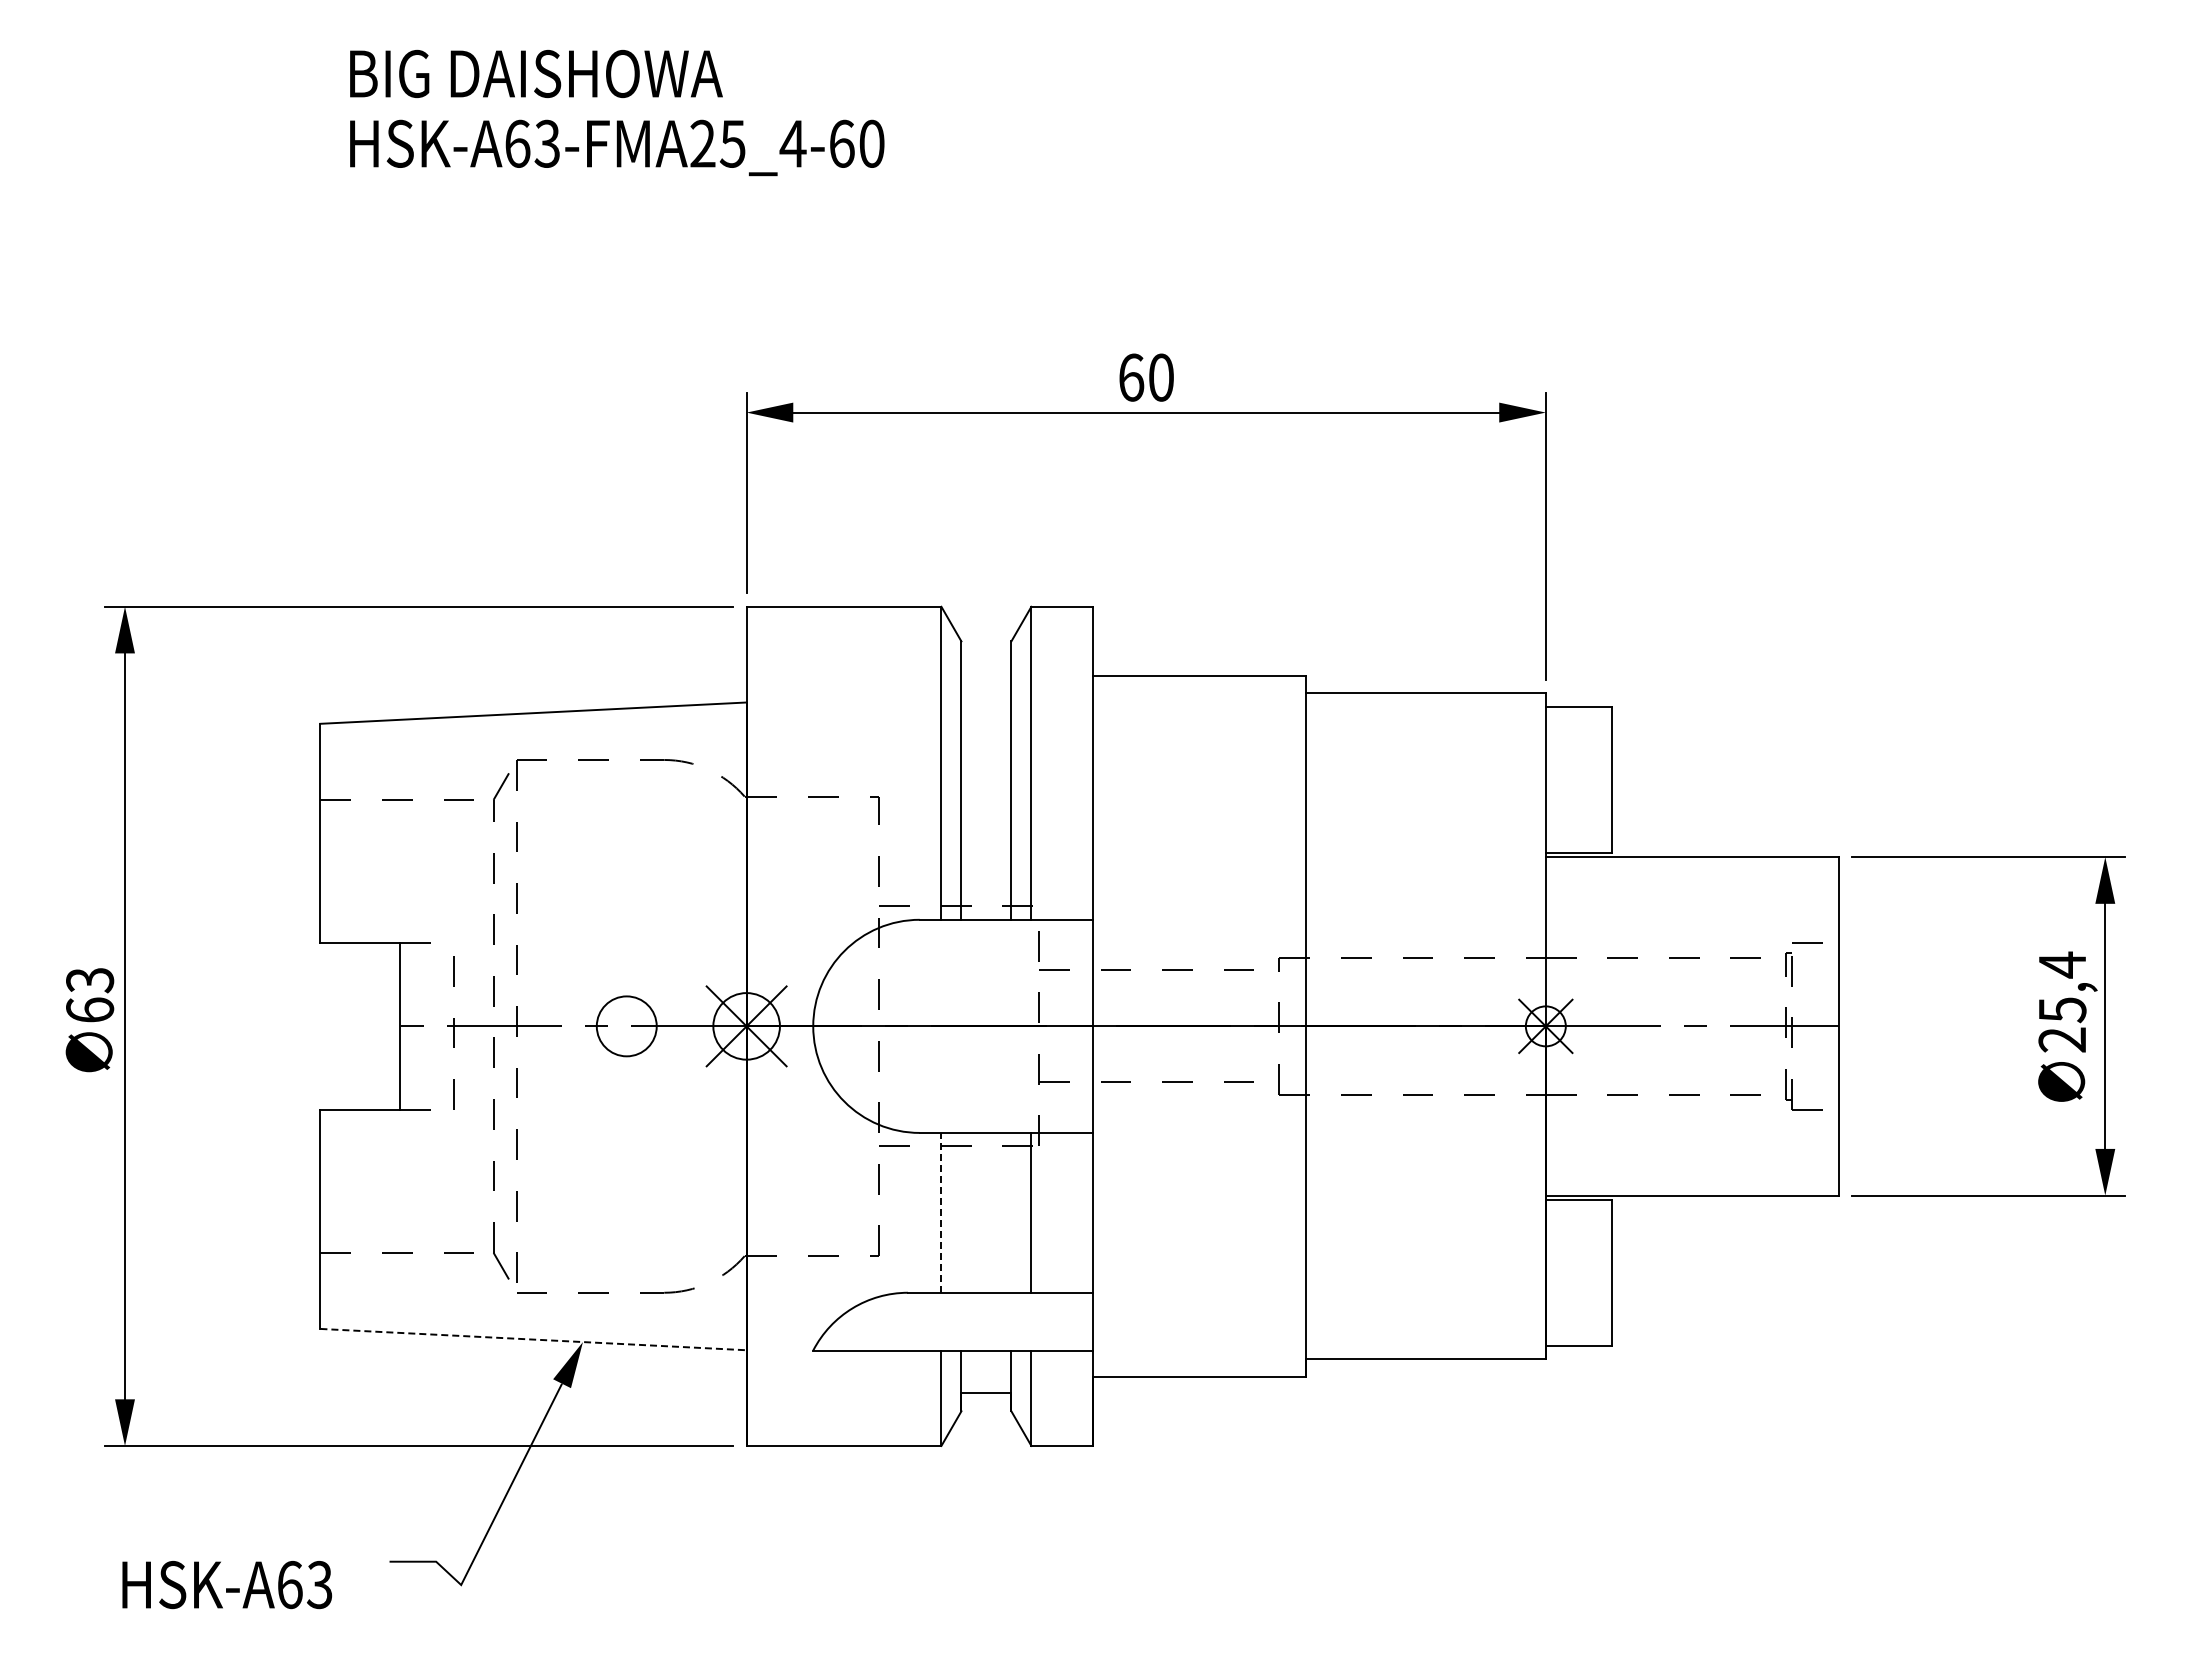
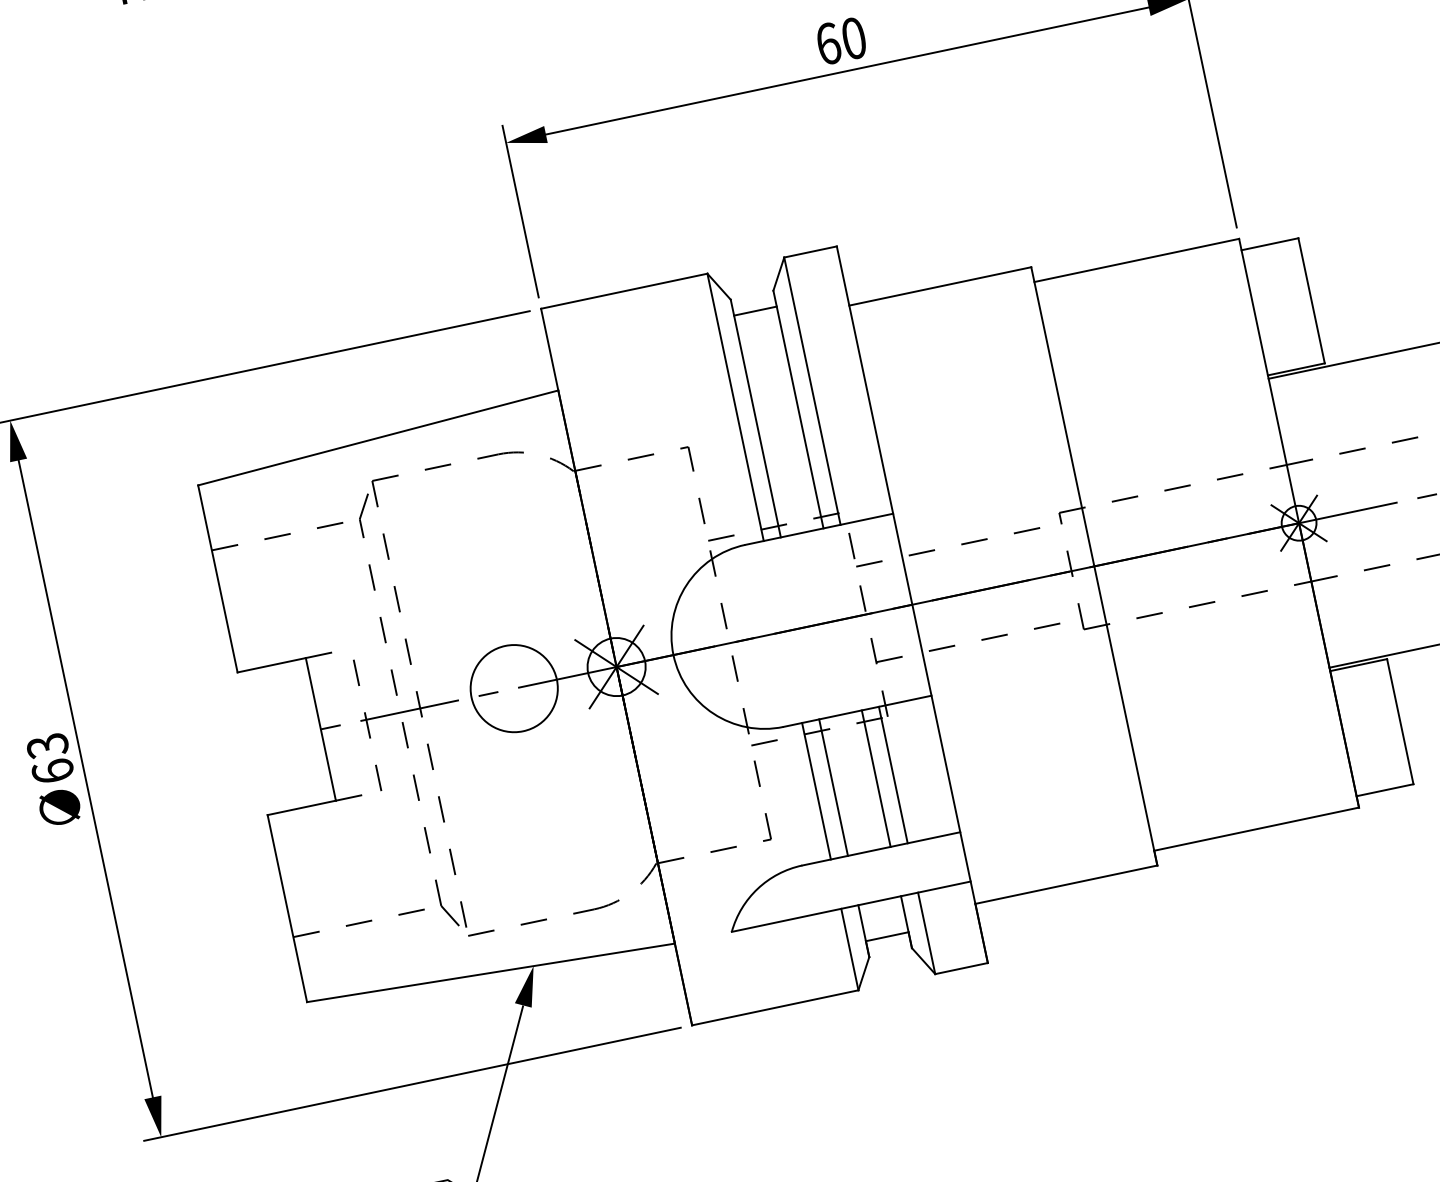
line: (986, 660) -> (755, 311), added
circle: (626, 1026) -> (514, 688), size x1.67
line: (941, 1212) -> (816, 790), dashed -> solid
line: (961, 1212) -> (833, 787), added
line: (1011, 1212) -> (876, 778), added
line: (534, 1339) -> (491, 972), dashed -> solid

